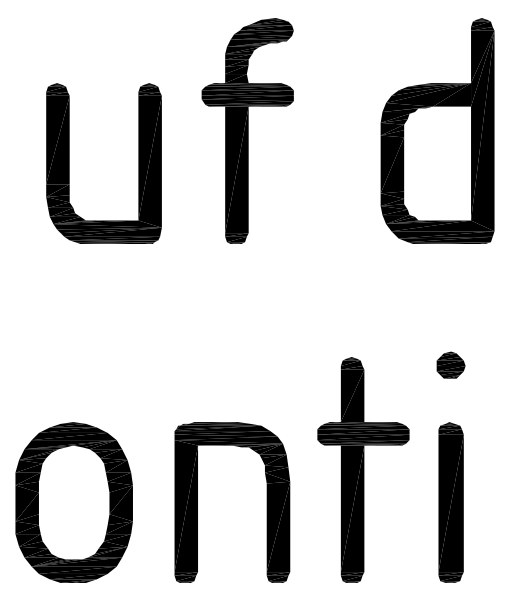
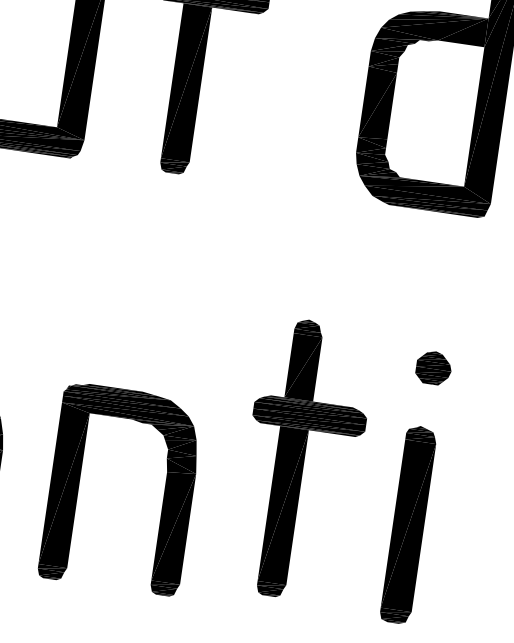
part: (450, 364) -> (433, 367), moved
part: (363, 469) -> (303, 459), moved
part: (450, 502) -> (407, 524), moved

